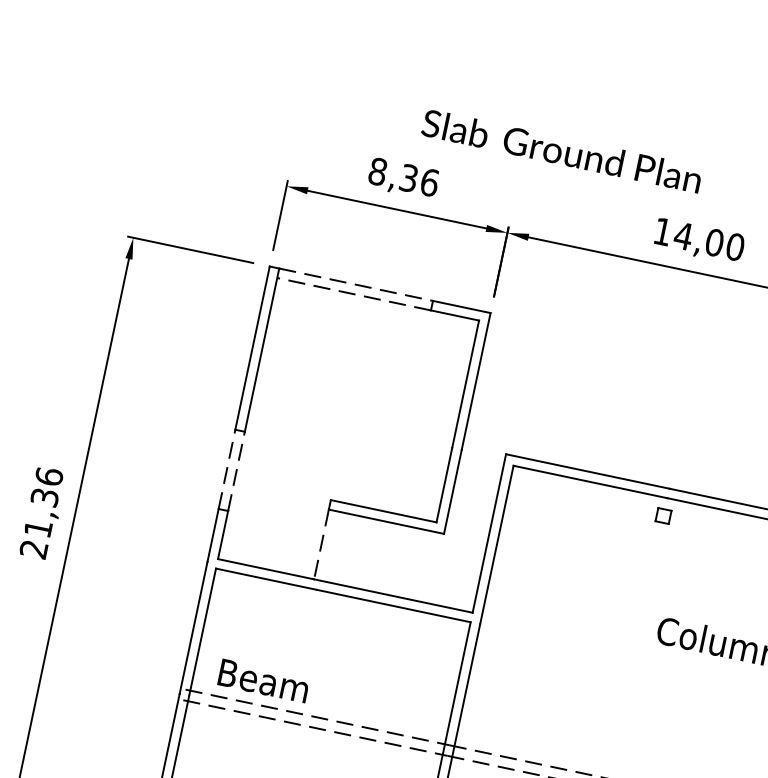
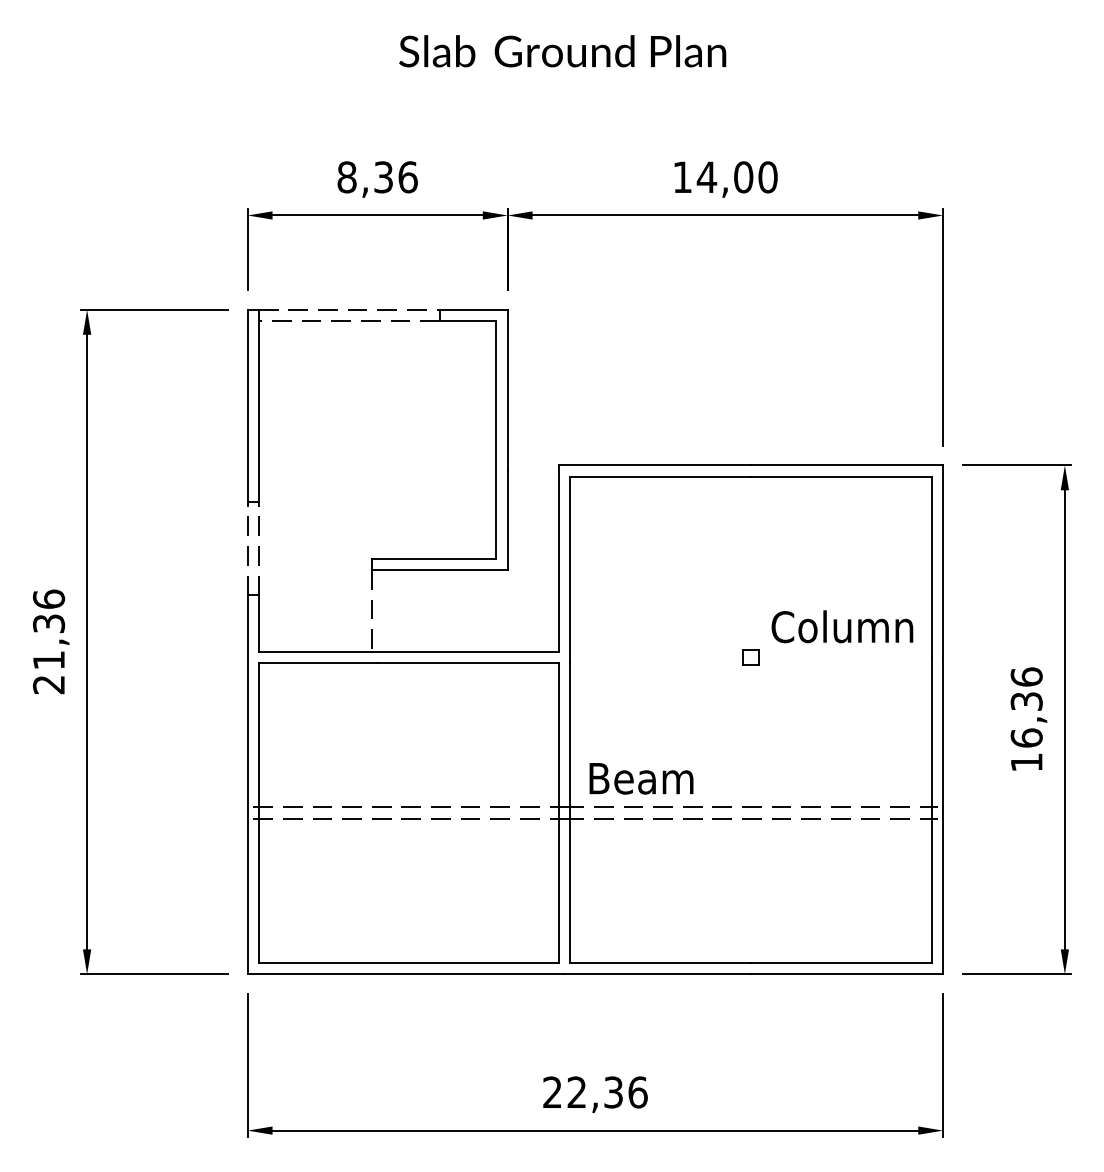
text: (561, 151) -> (562, 51), moved
part: (663, 515) -> (750, 657), moved
text: (263, 680) -> (641, 778), moved

